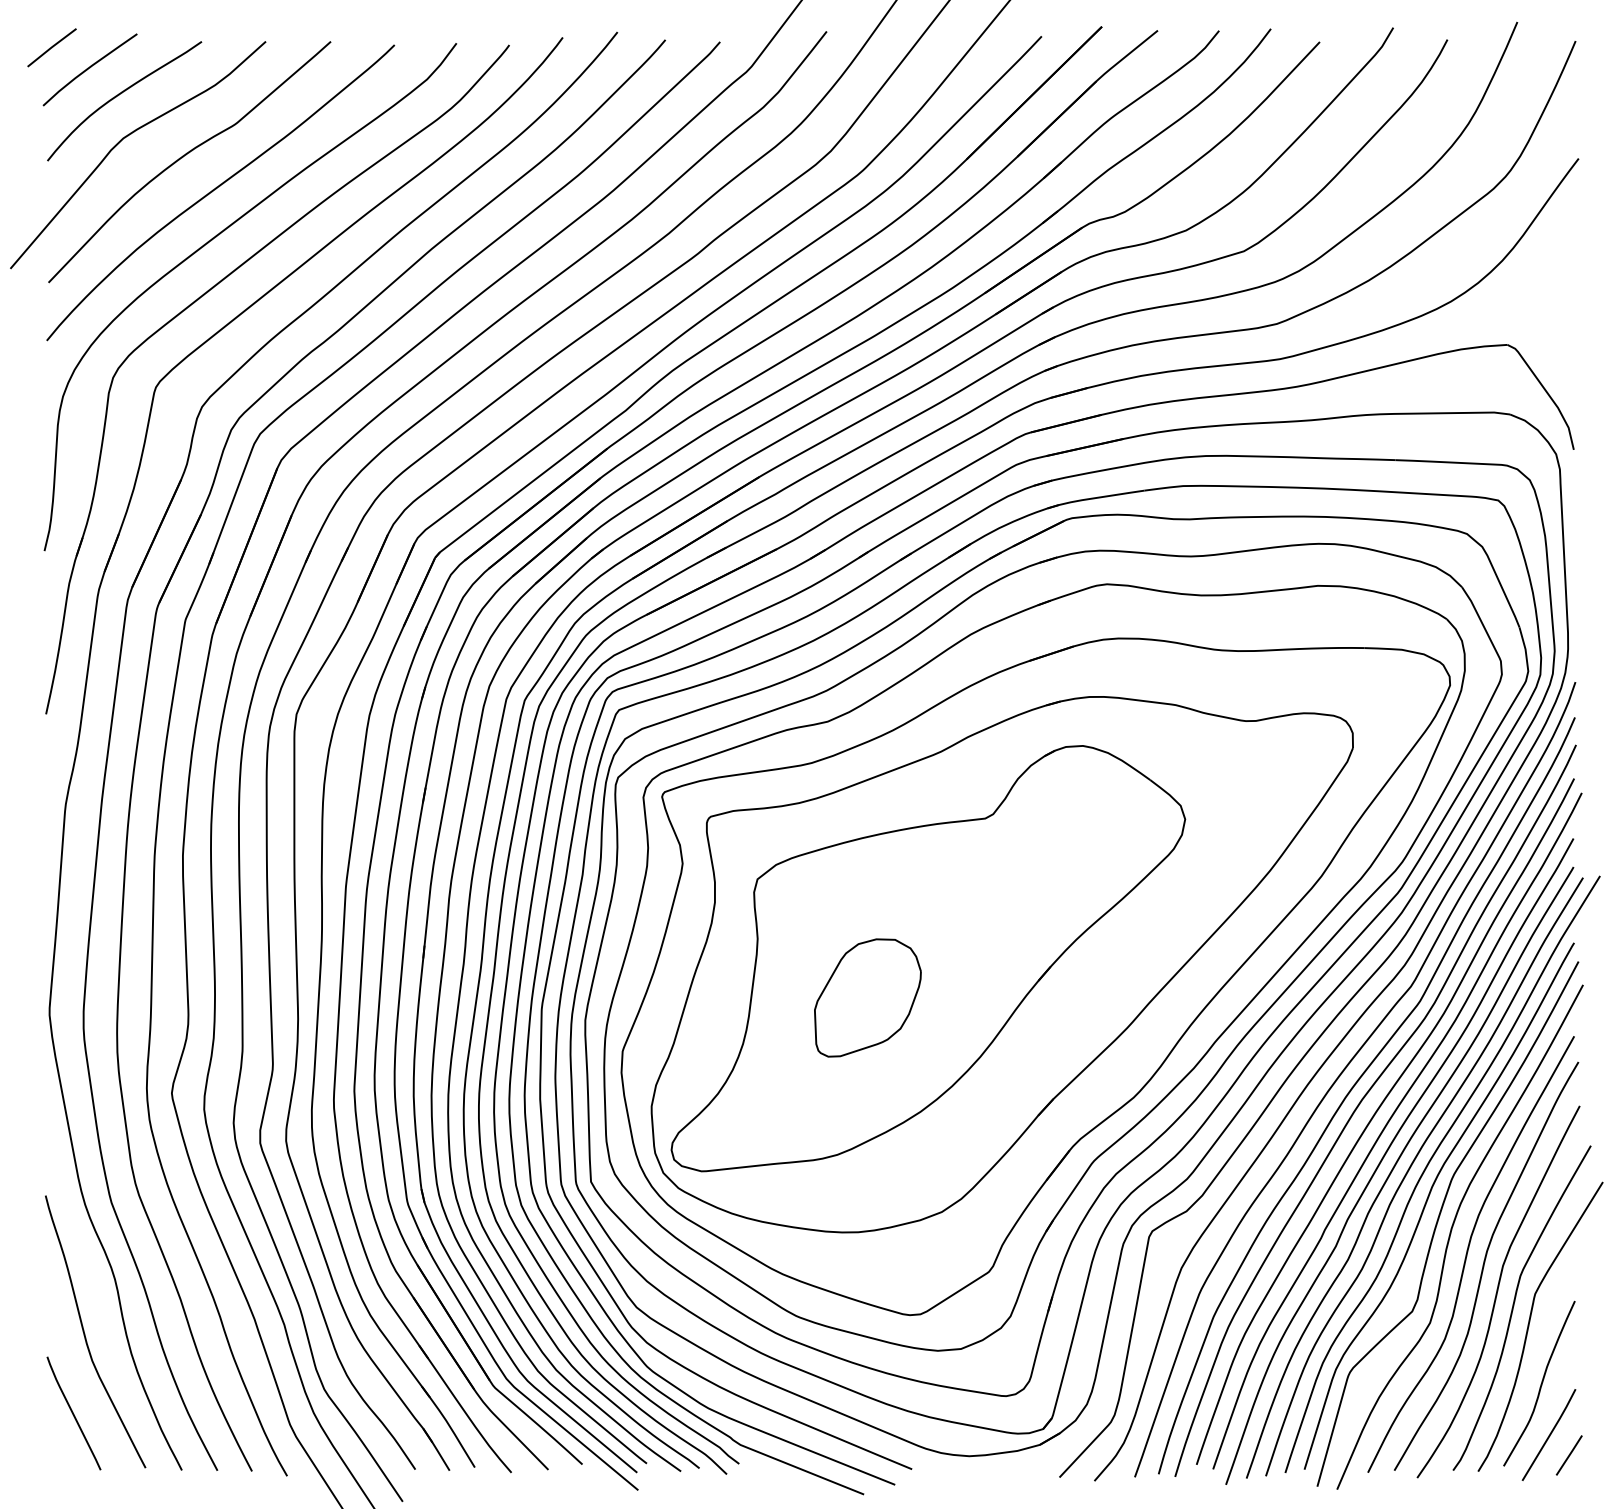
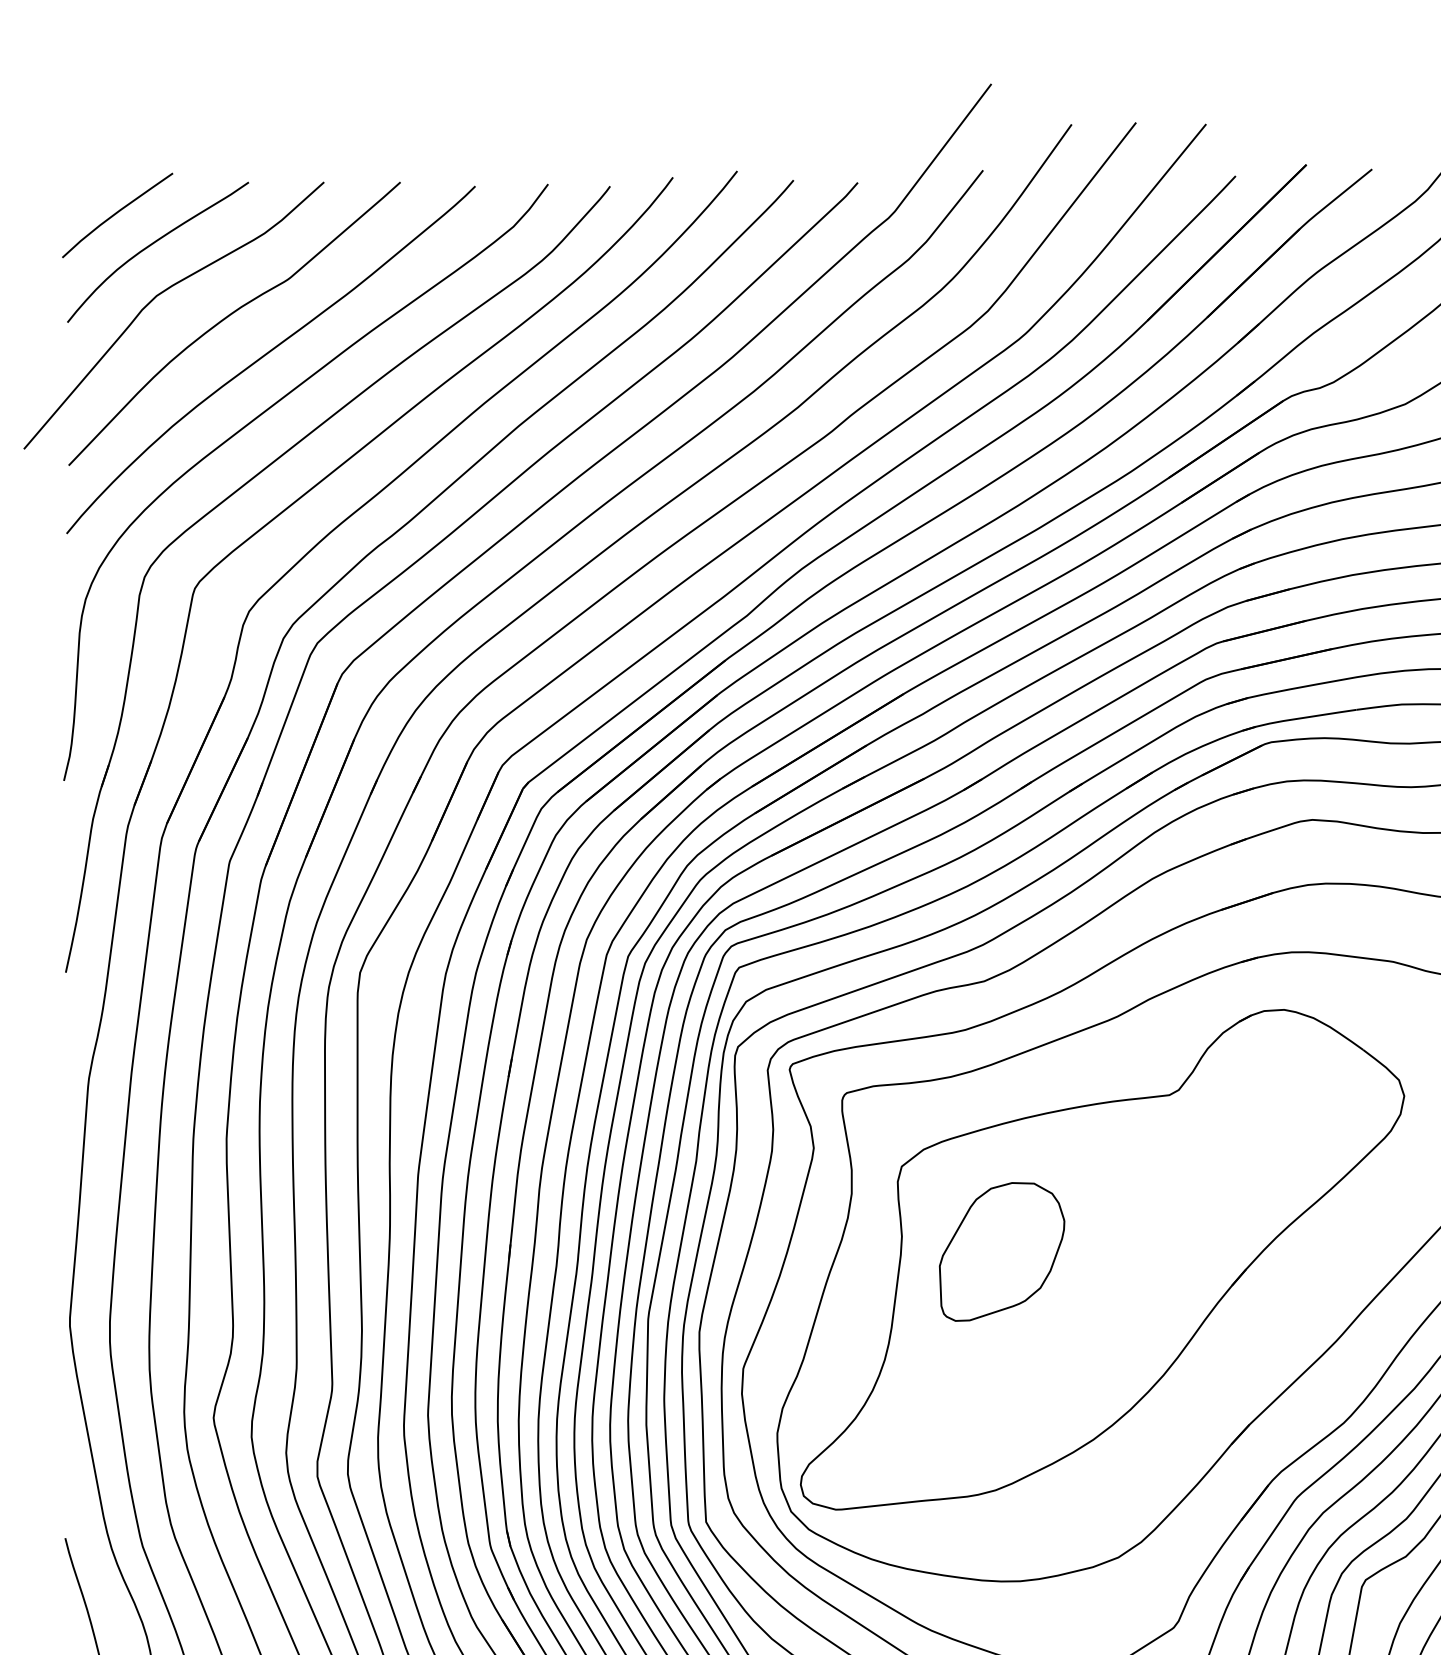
line: (51, 47) -> (72, 189), removed
part: (867, 997) -> (1001, 1251), moved

